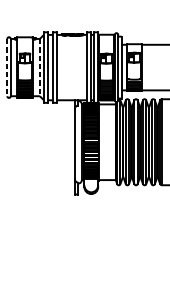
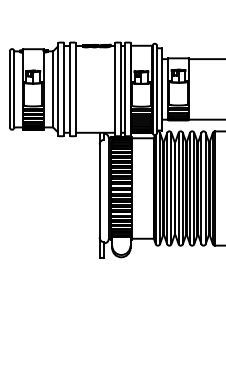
line: (7, 67) -> (9, 89), dashed -> solid
line: (40, 67) -> (53, 89), dashed -> solid

